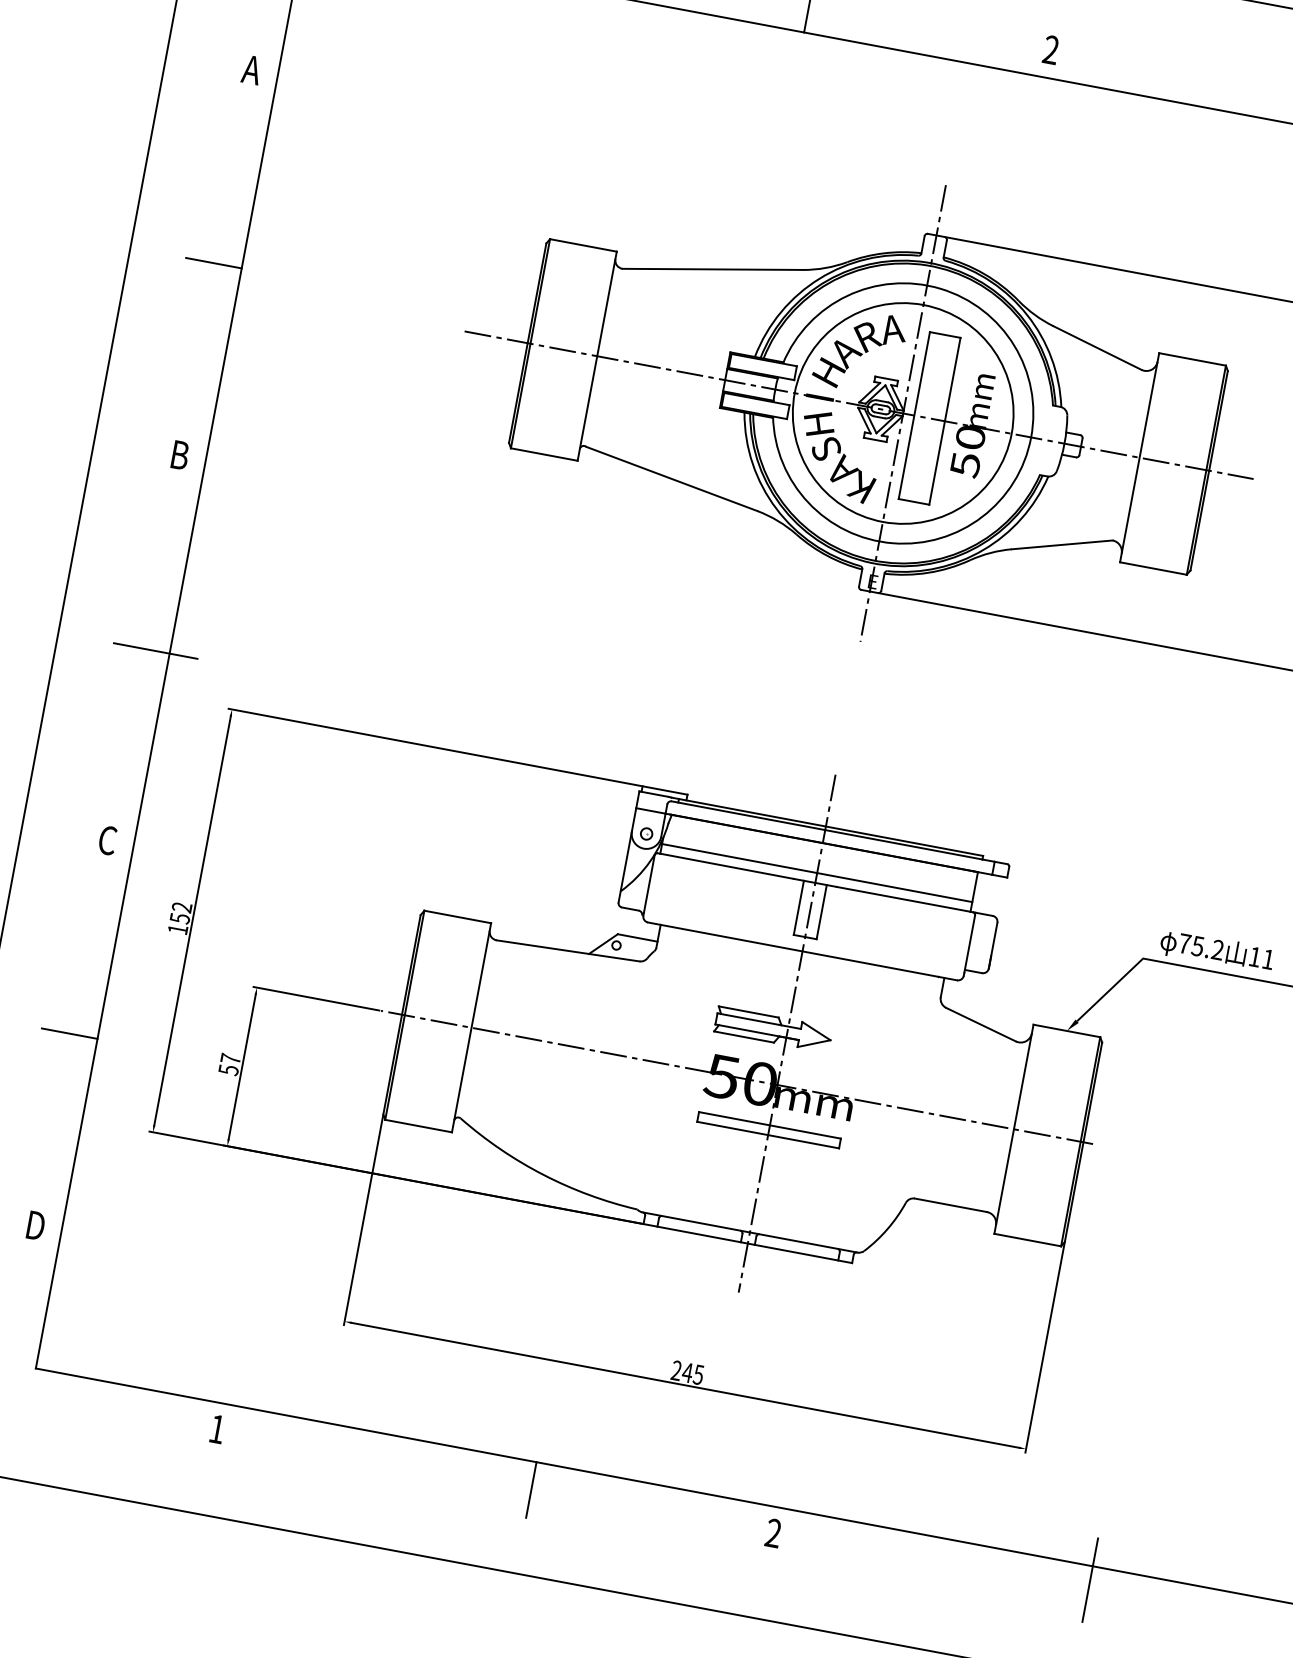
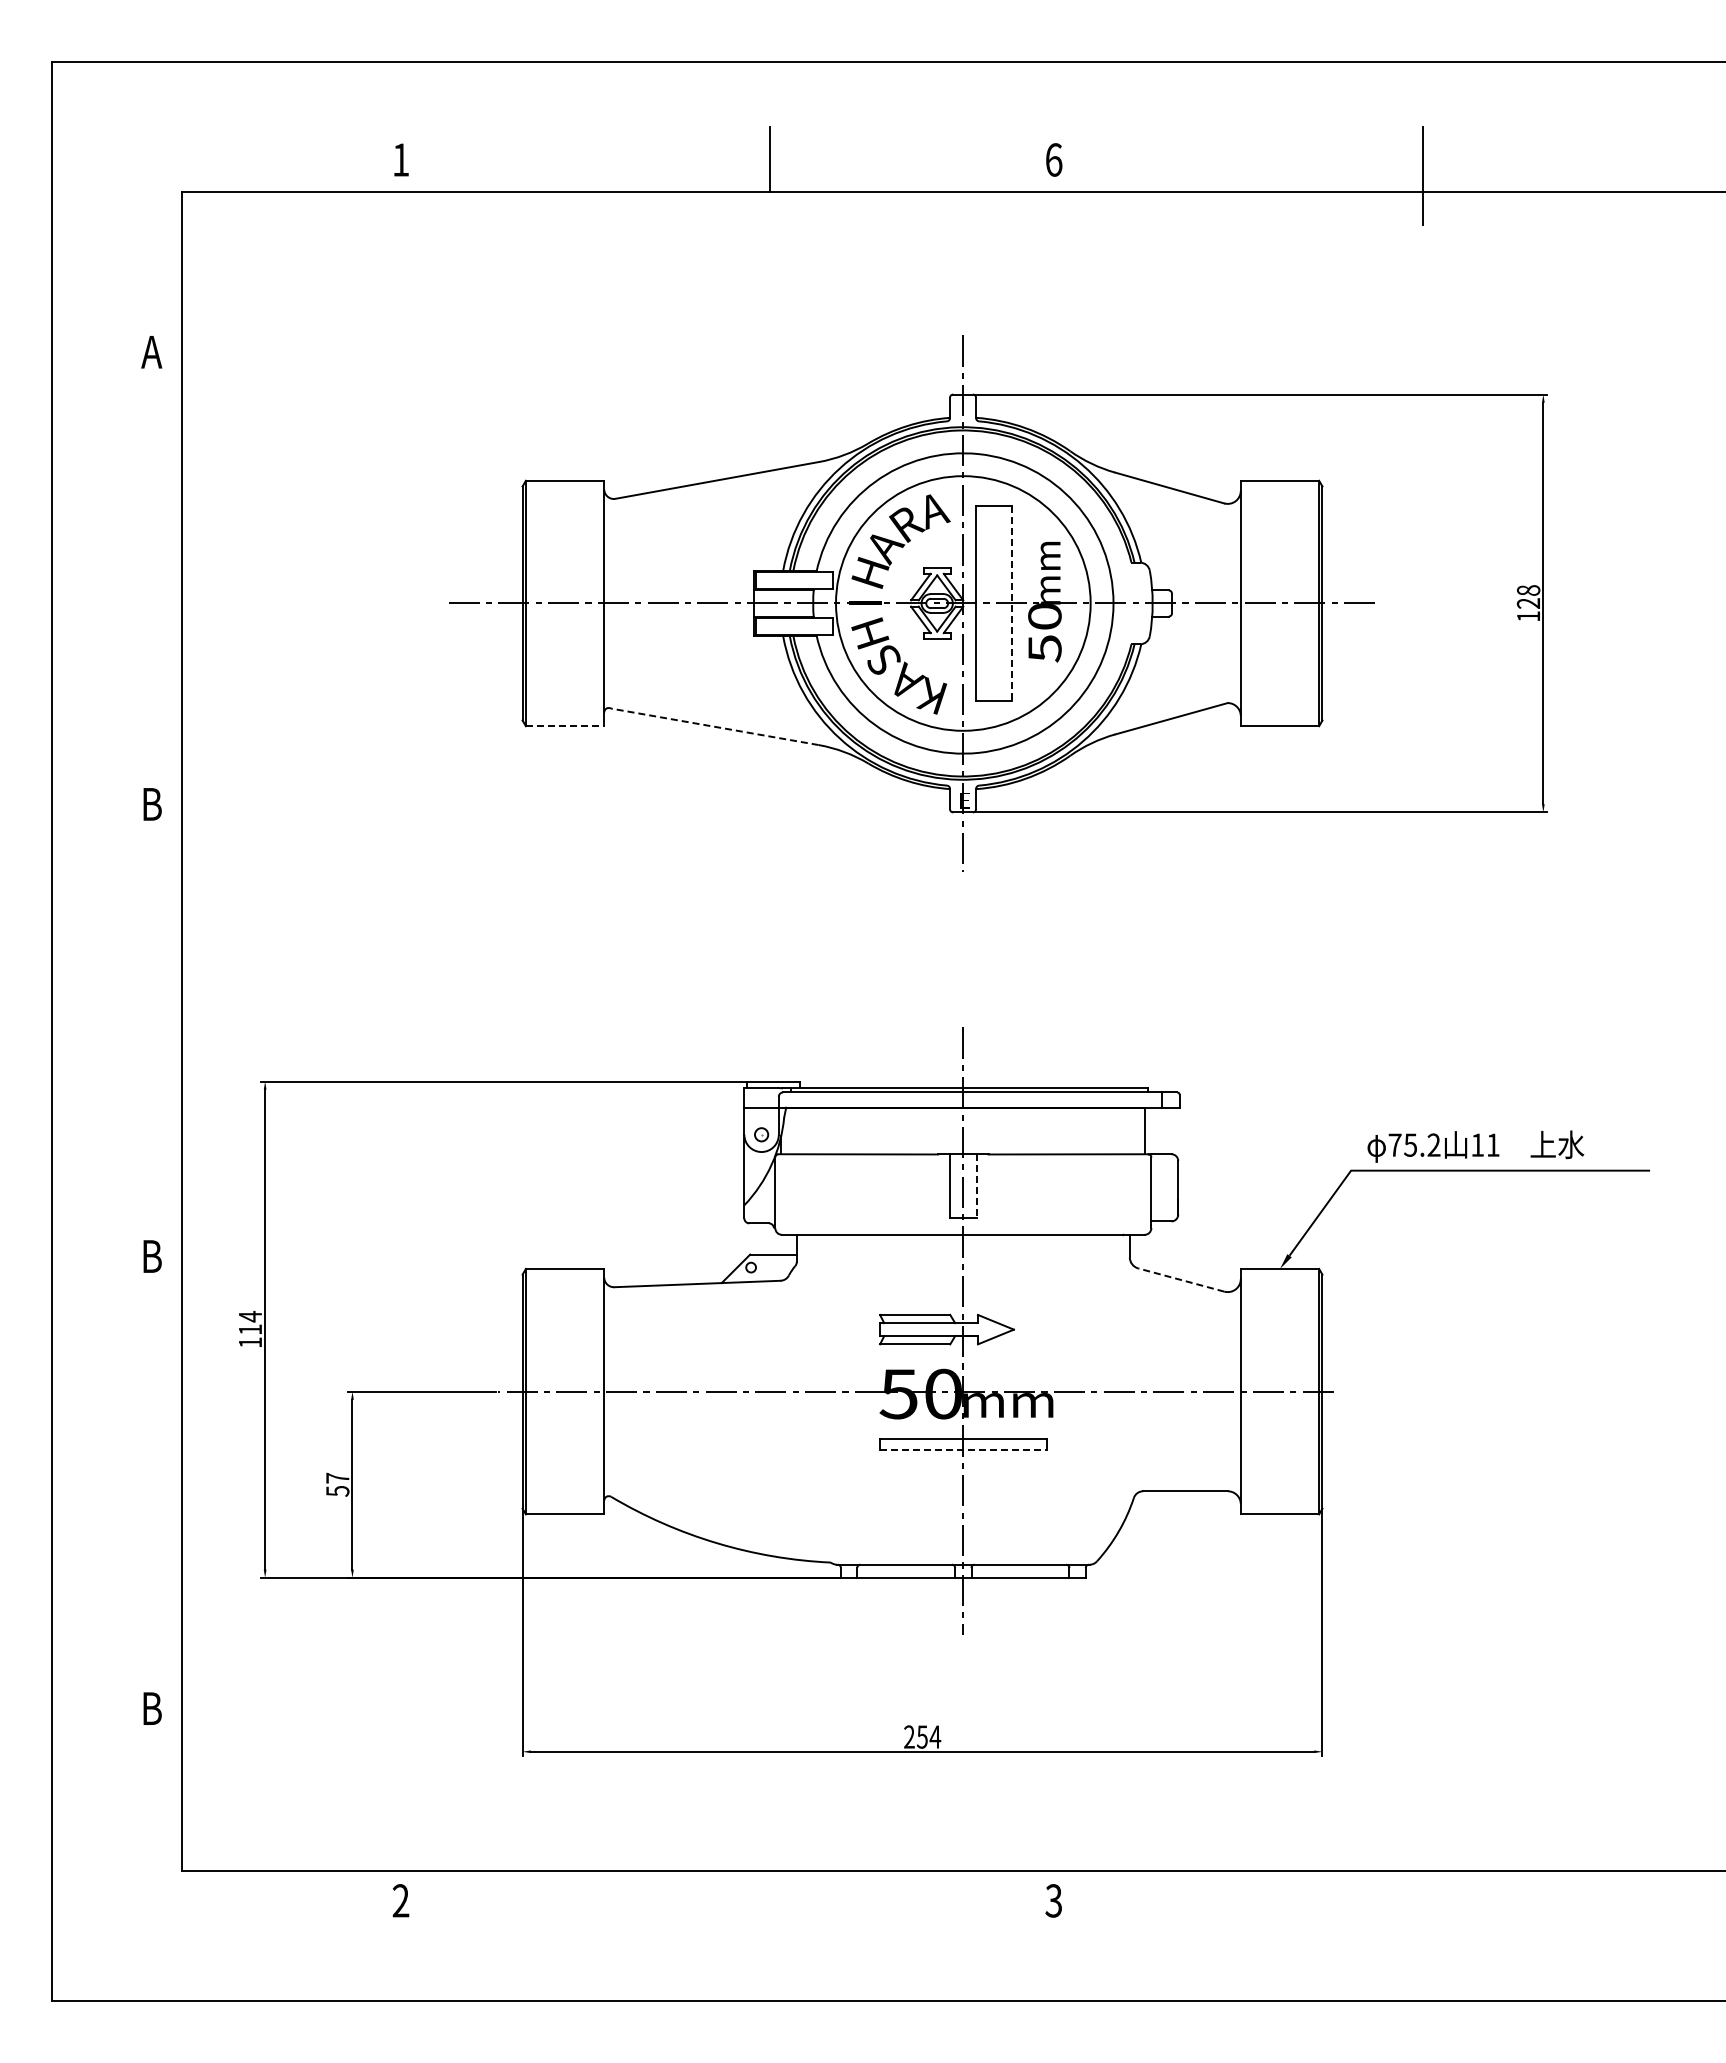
text: (1050, 49) -> (1053, 159), 2 -> 6
line: (213, 263) -> (149, 579), removed
line: (945, 421) -> (1012, 603), solid -> dashed
line: (544, 454) -> (565, 726), solid -> dashed
line: (671, 478) -> (714, 726), solid -> dashed
line: (156, 651) -> (166, 1031), removed
text: (107, 840) -> (151, 1256), C -> B
line: (817, 872) -> (963, 1142), removed
line: (821, 912) -> (976, 1186), solid -> dashed
text: (181, 913) -> (250, 1323), 152 -> 114
line: (981, 1025) -> (1181, 1280), solid -> dashed
line: (69, 1033) -> (149, 1483), removed
line: (768, 1135) -> (963, 1450), solid -> dashed
text: (36, 1225) -> (152, 1708), D -> B
text: (692, 1373) -> (928, 1736), 245 -> 254
text: (216, 1428) -> (400, 1900), 1 -> 2
line: (531, 1489) -> (770, 1902), removed
text: (773, 1532) -> (1053, 1900), 2 -> 3
line: (1090, 1579) -> (1423, 1886), removed

